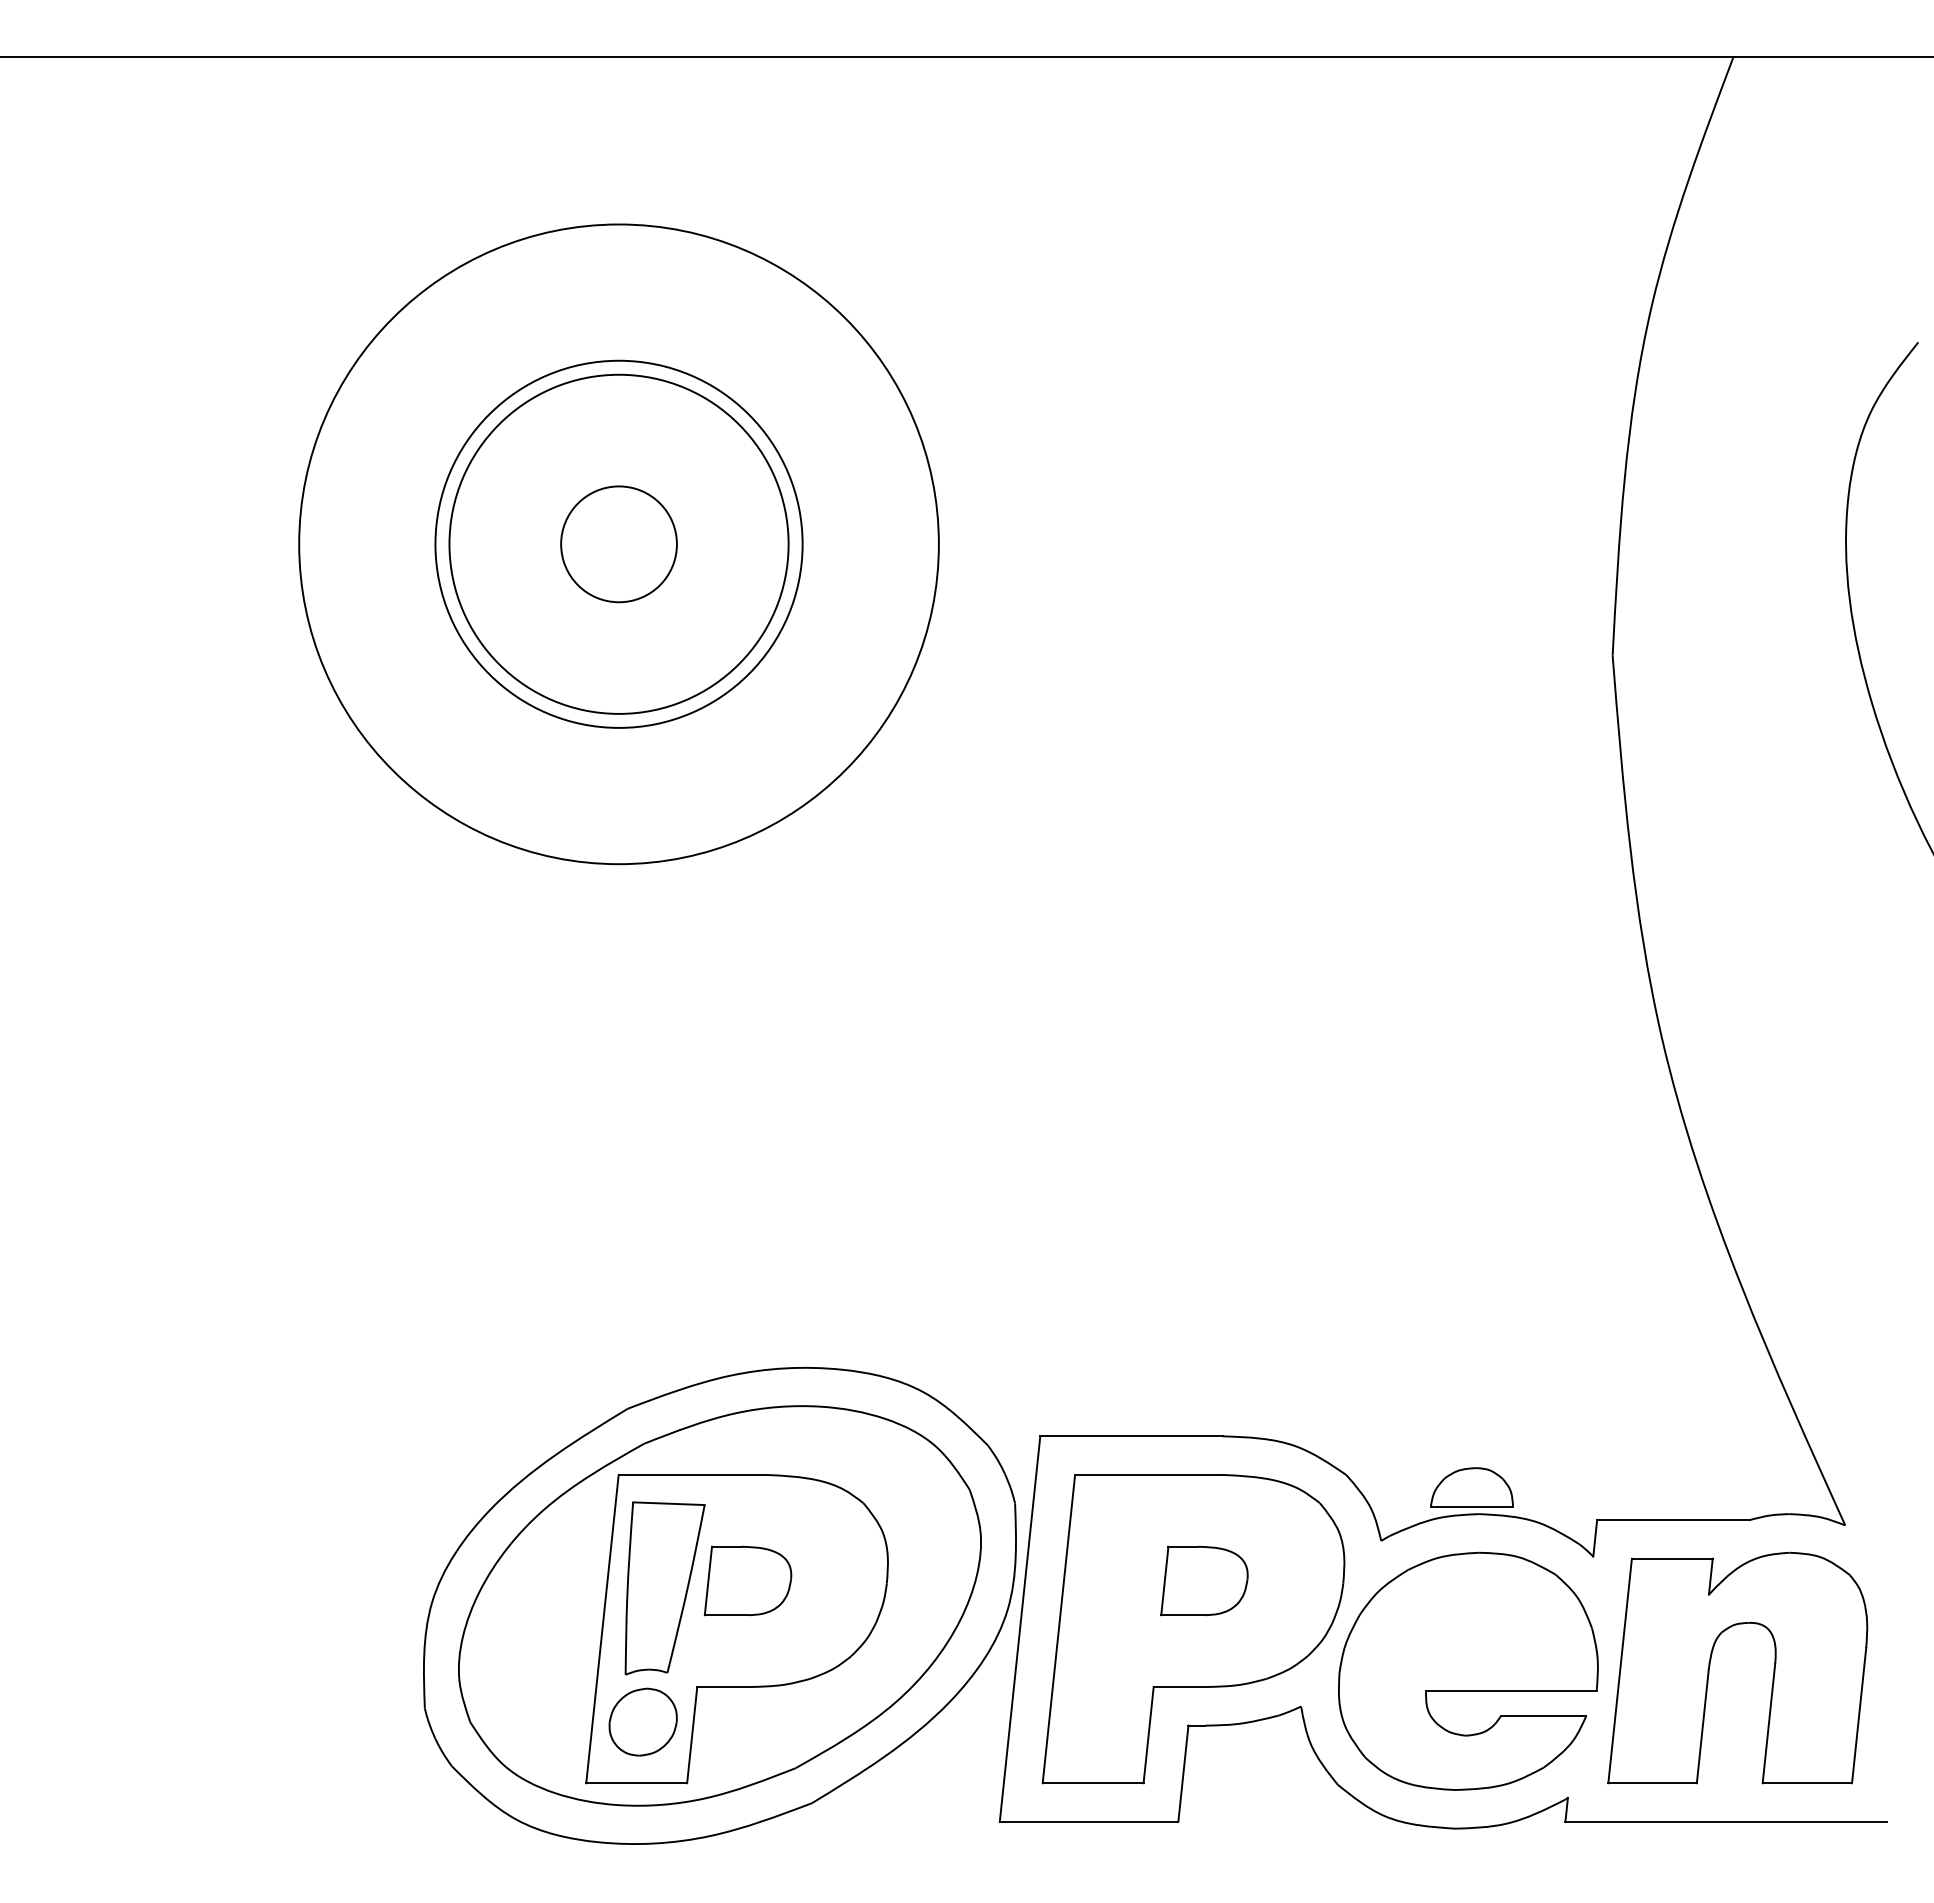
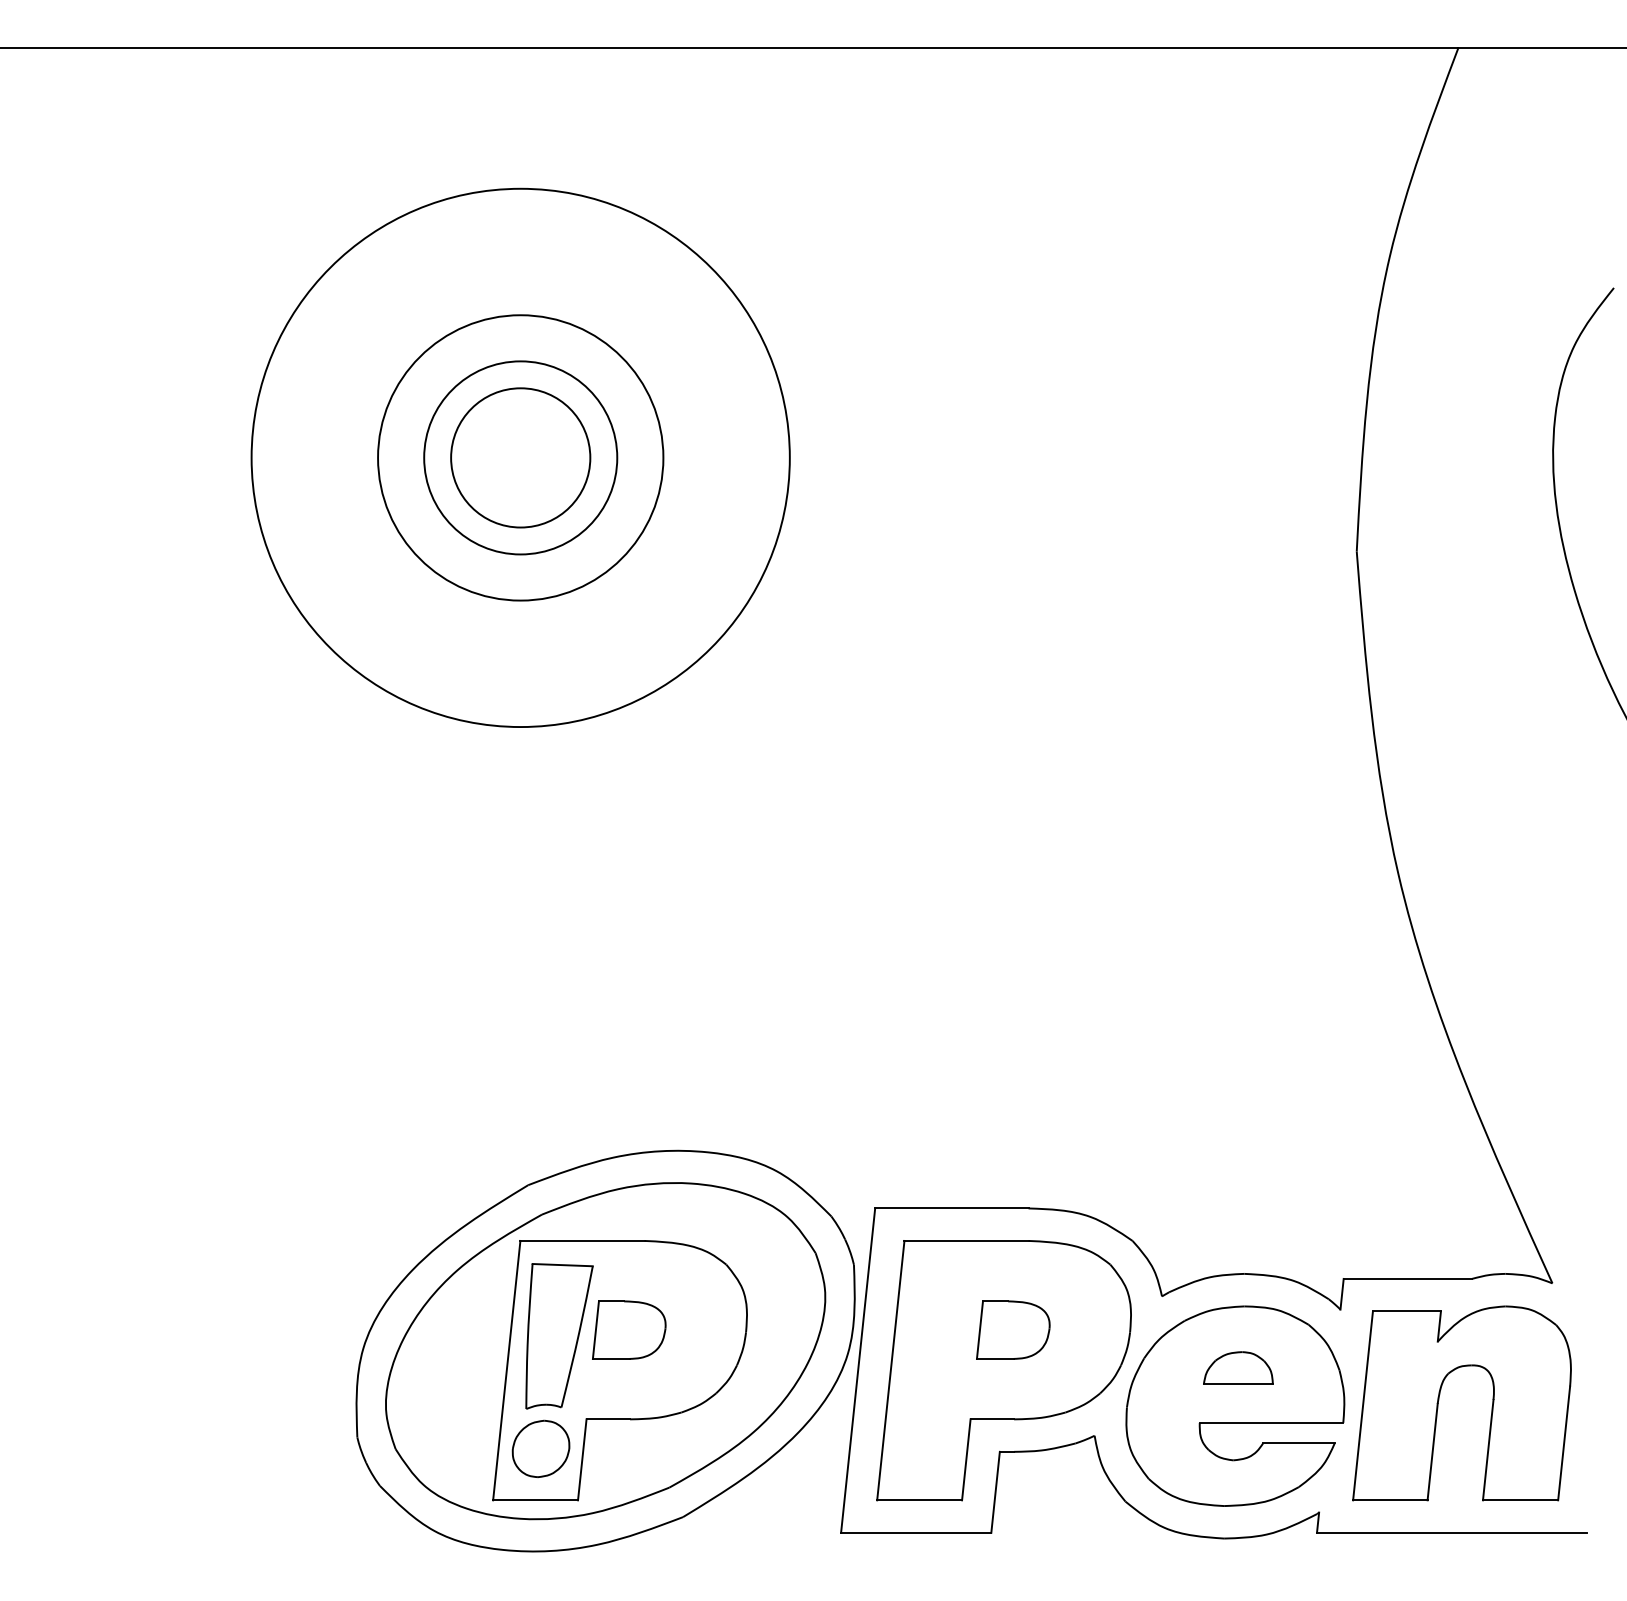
circle: (618, 544) -> (520, 458), size x0.62
circle: (618, 544) -> (520, 458), size x1.43
part: (1471, 1487) -> (1237, 1368), moved

